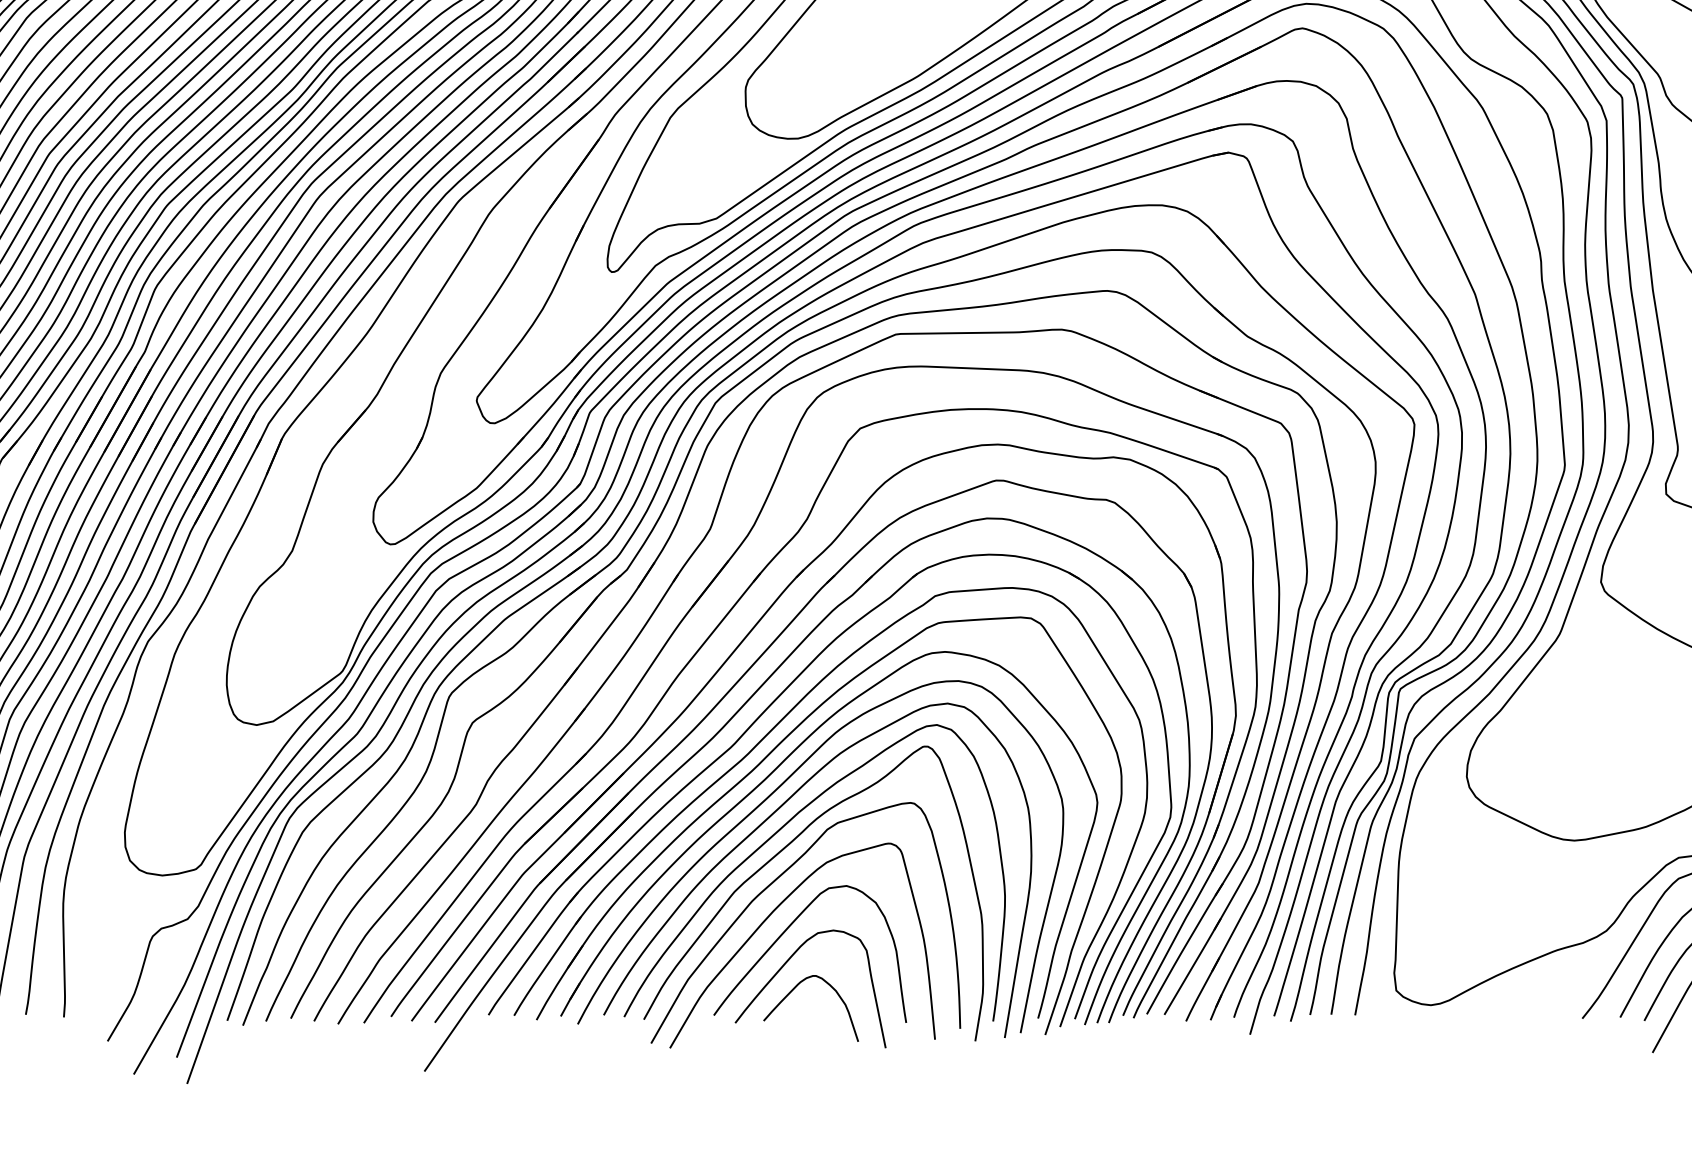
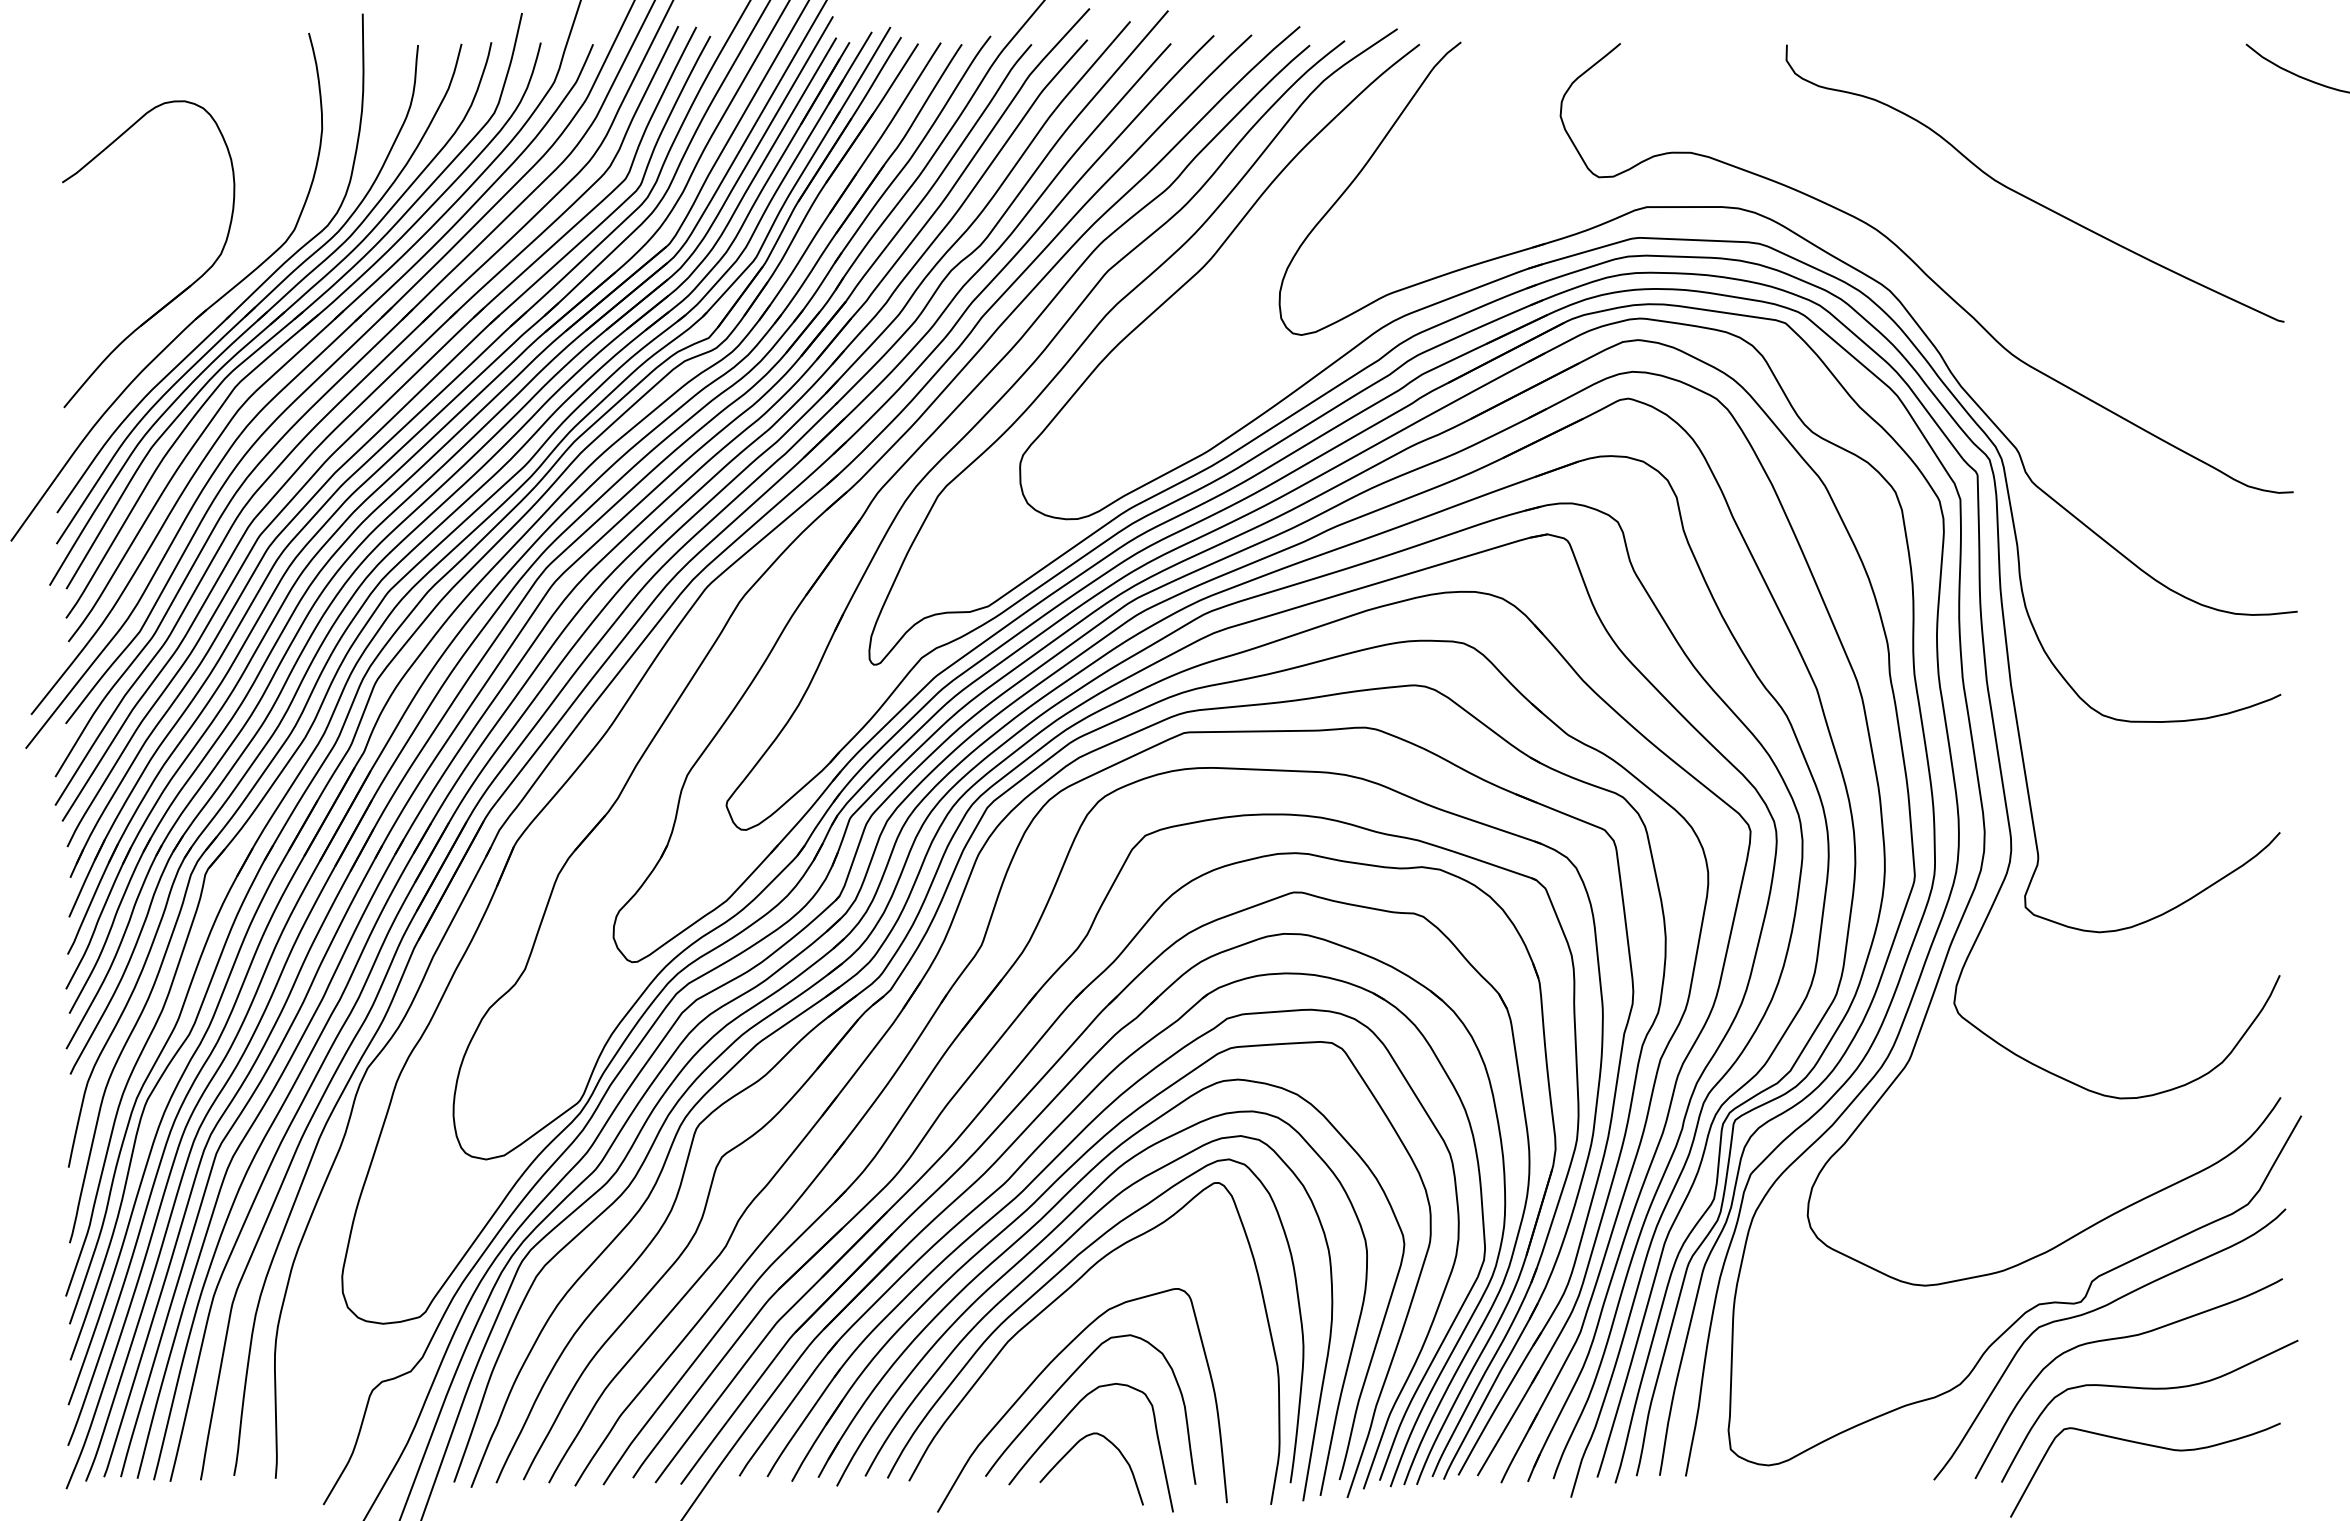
curve: (773, 883) -> (1050, 1332), removed

